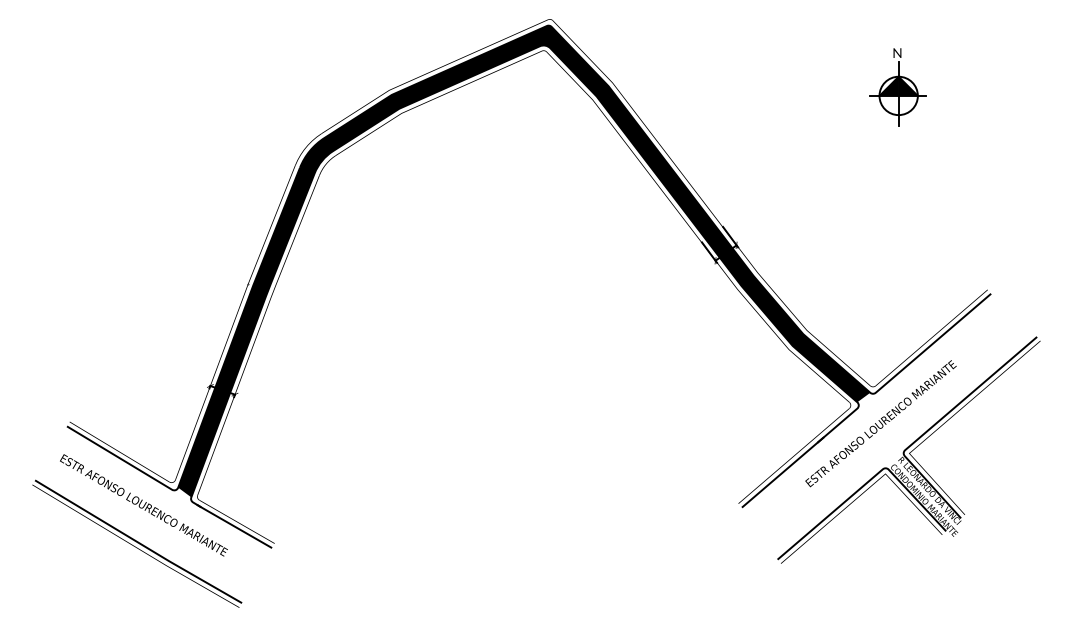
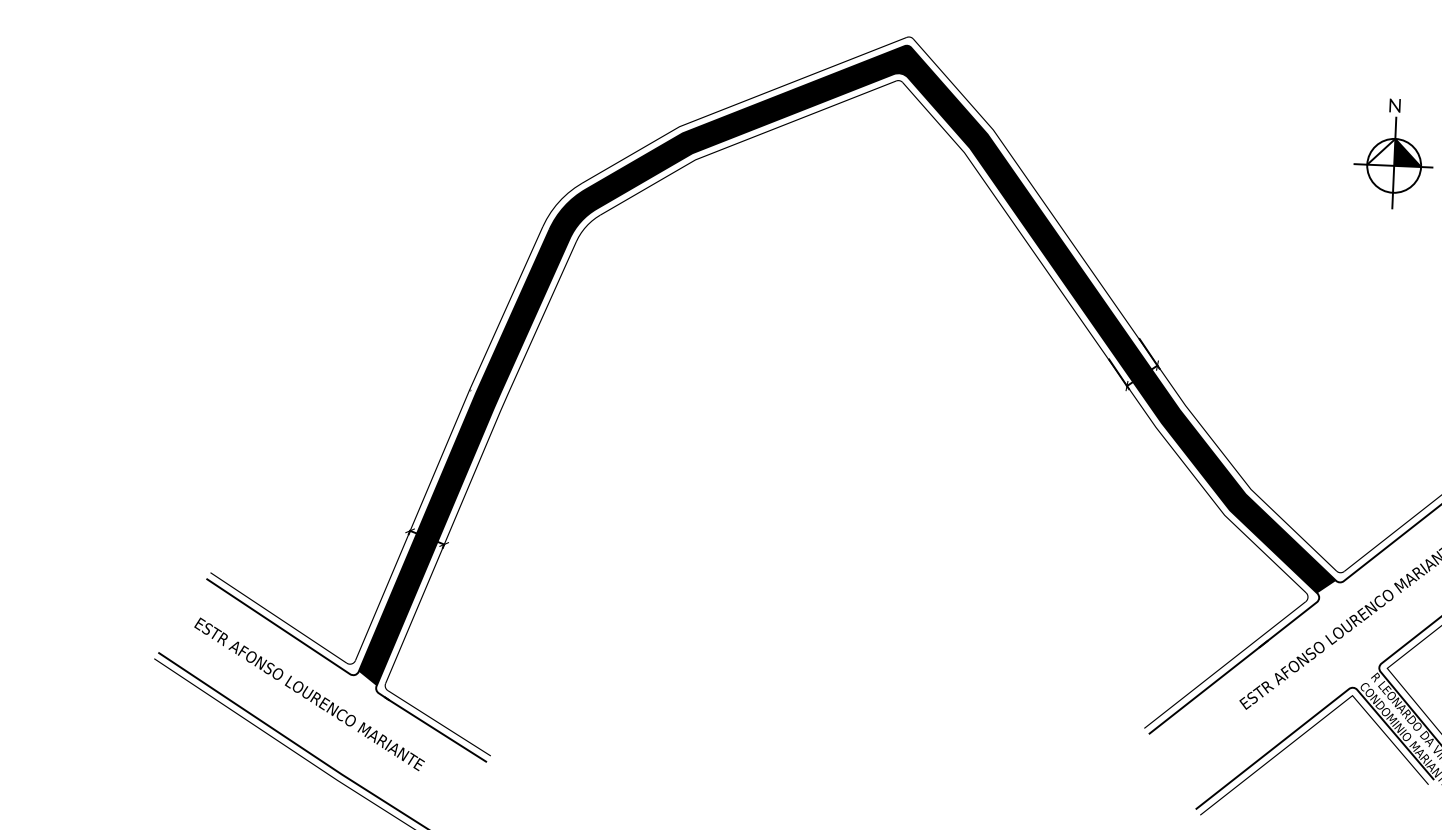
fill: (888, 85) -> (1380, 150), removed

